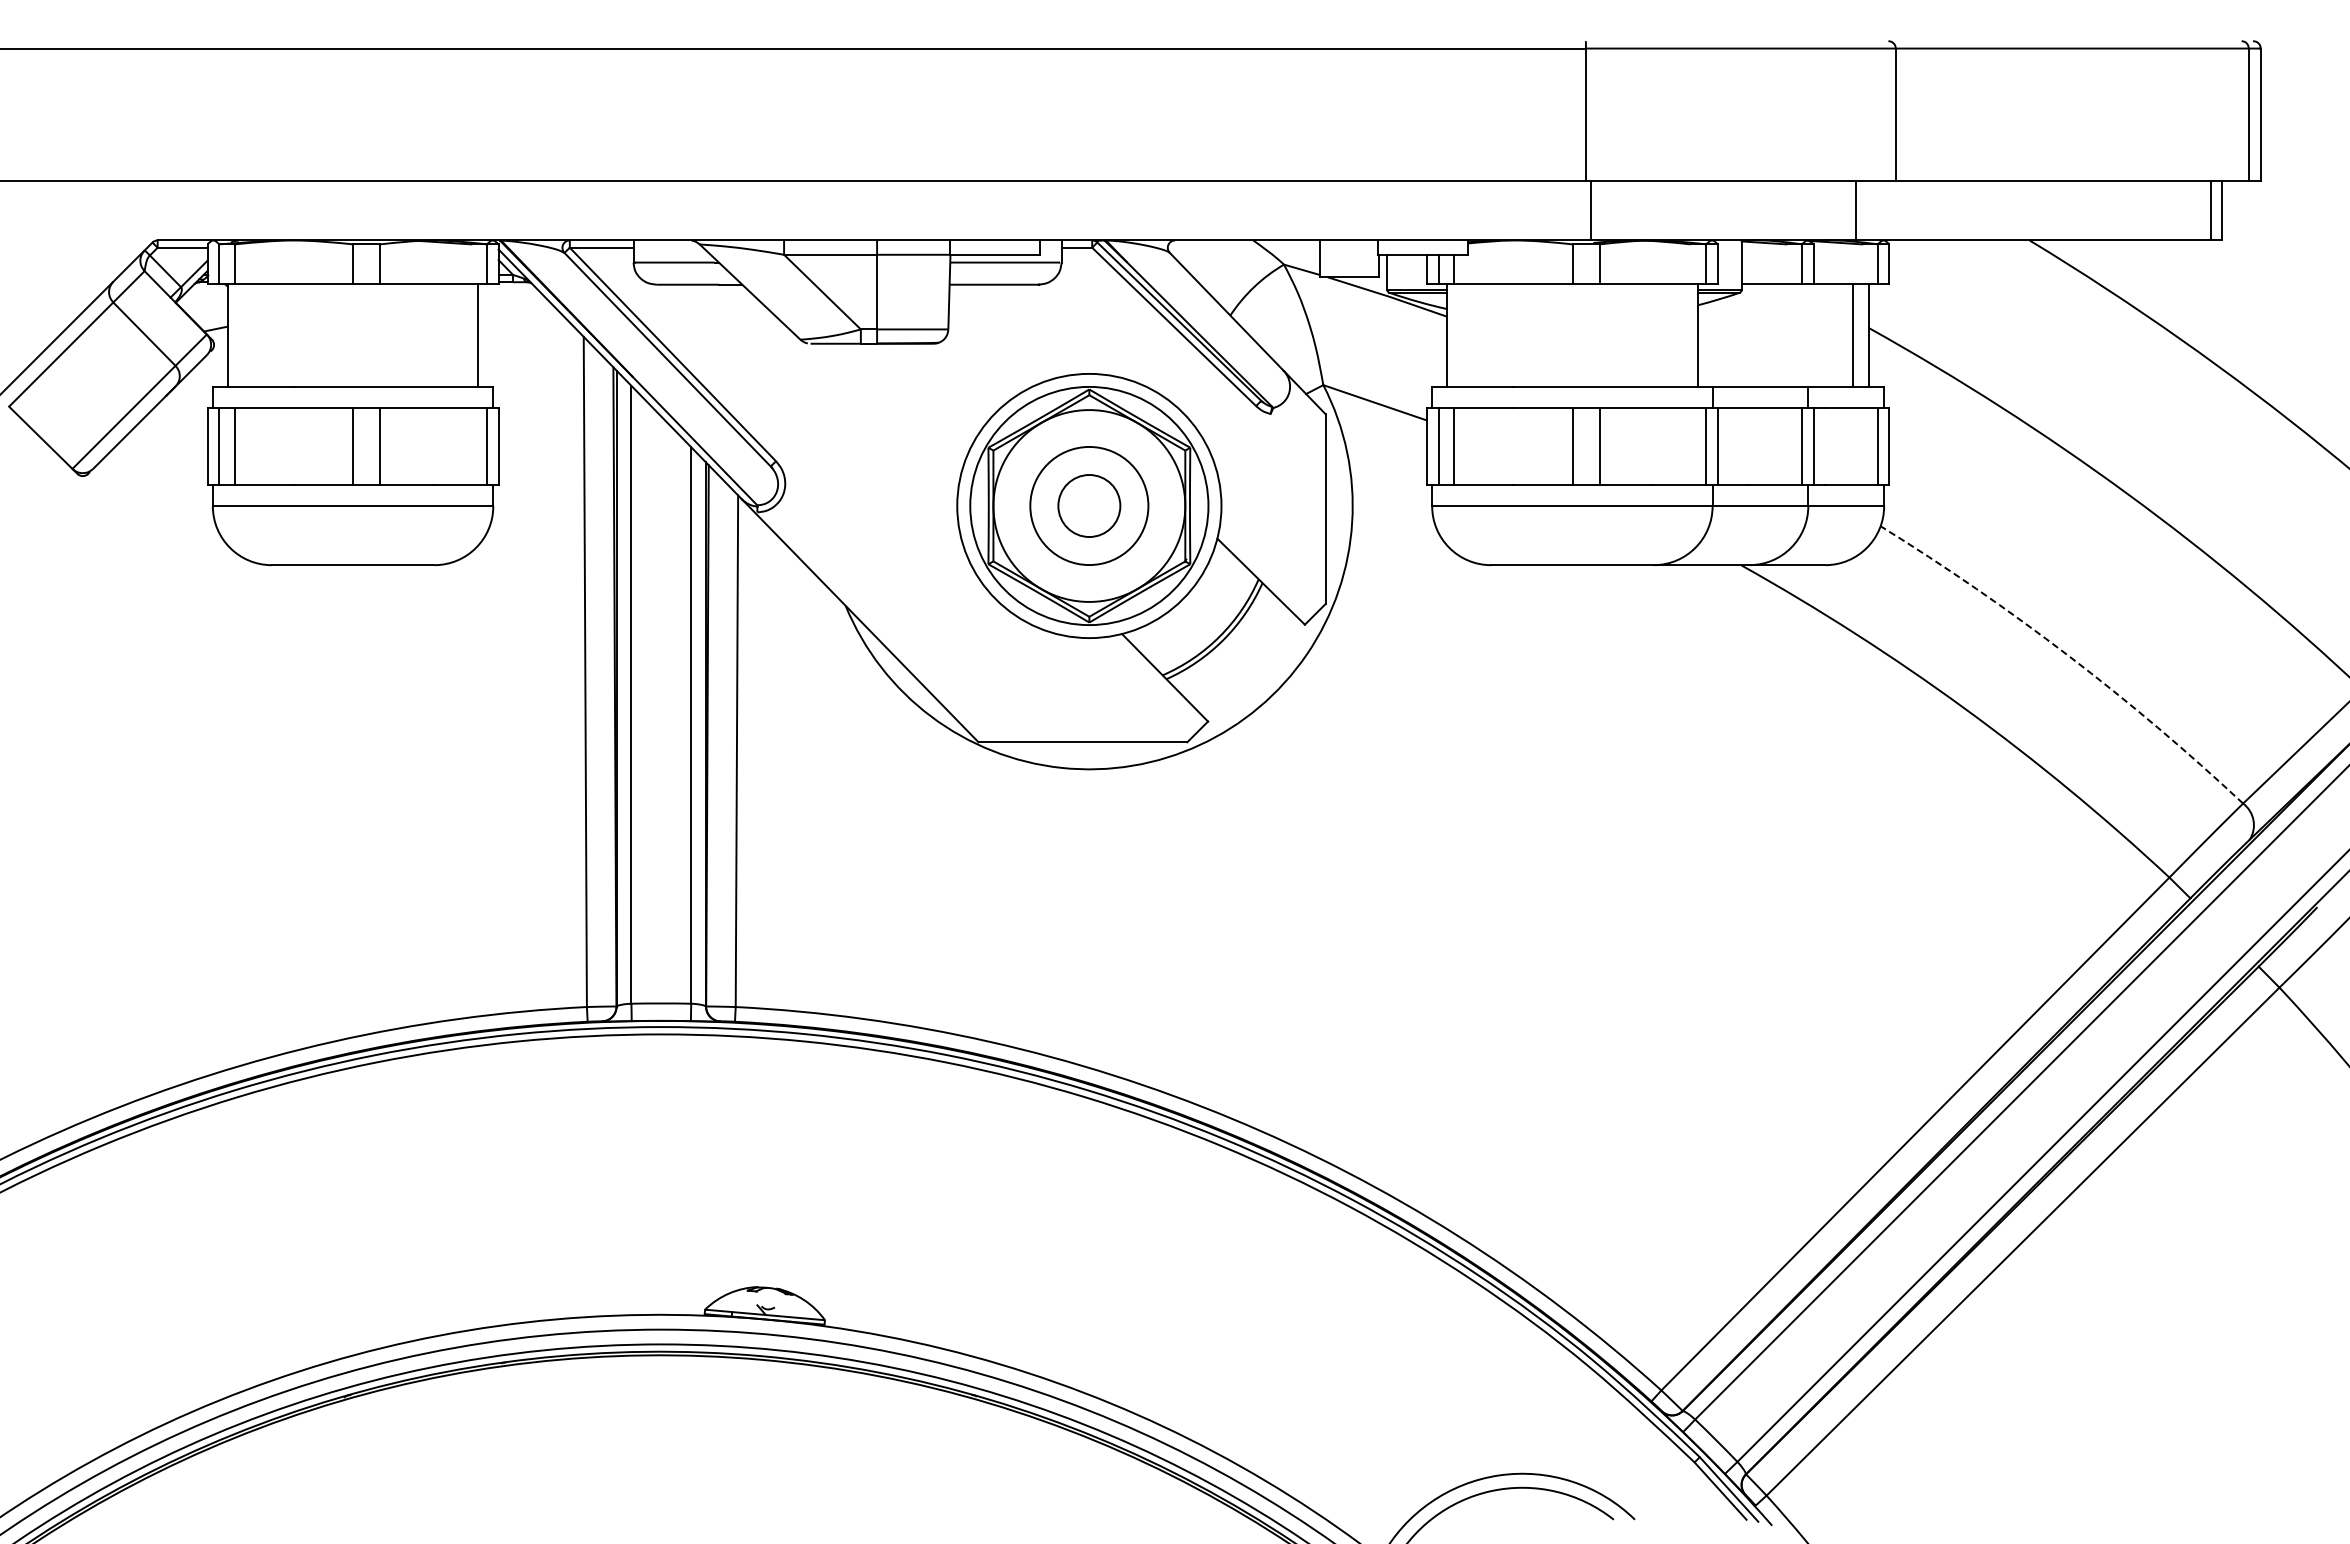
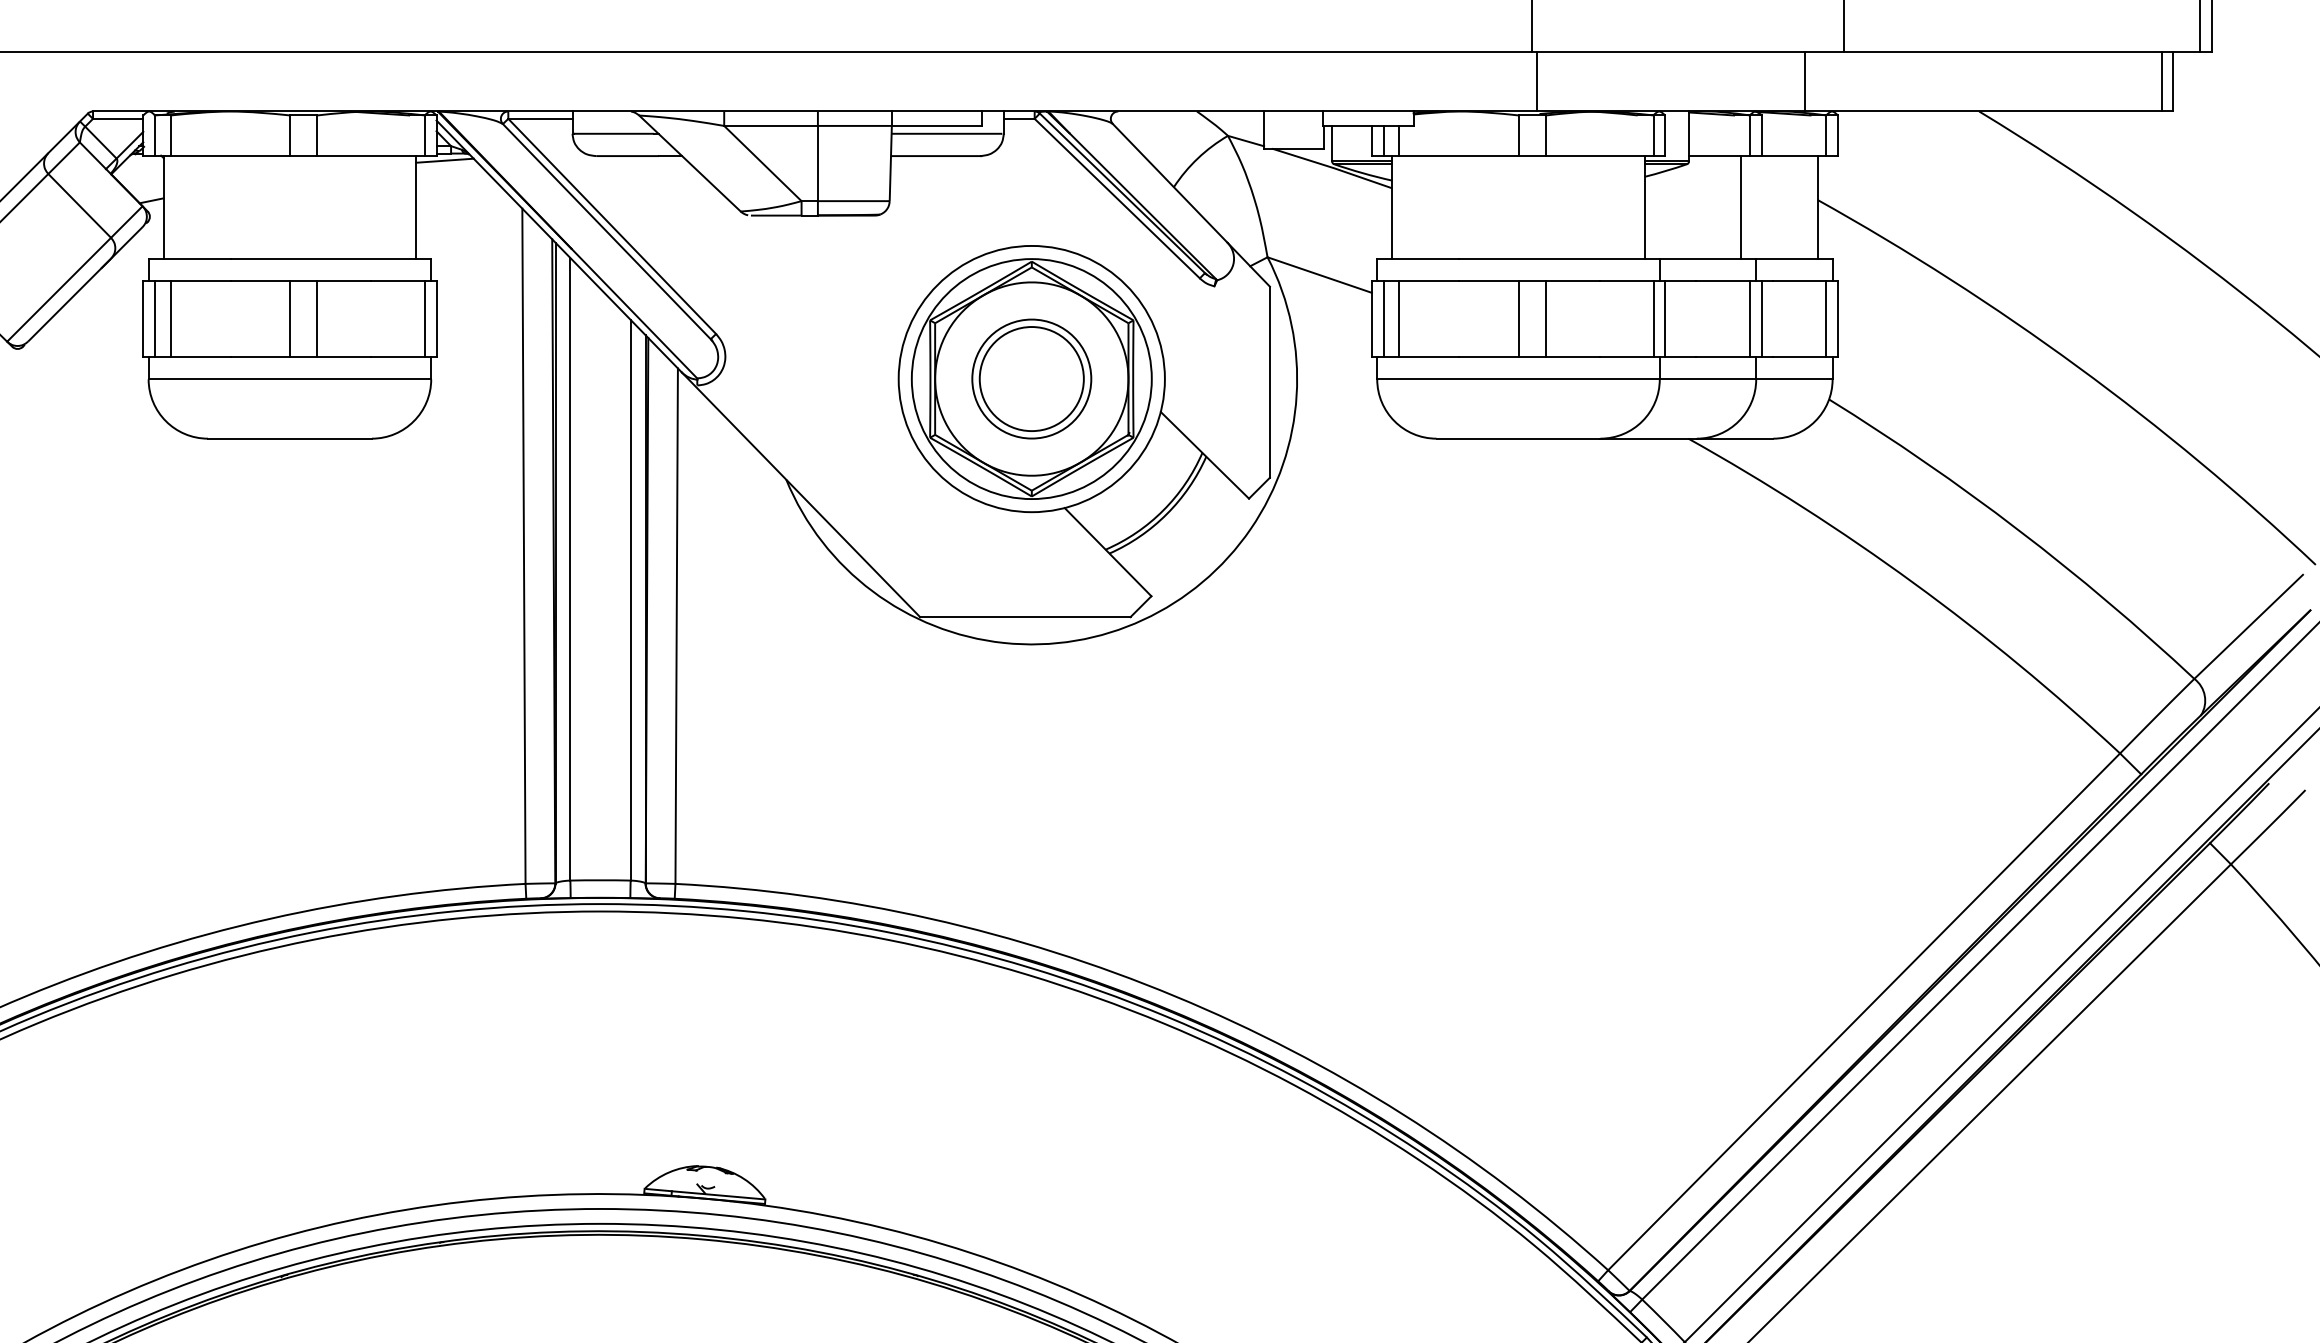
line: (506, 289) -> (444, 160), added
line: (1853, 335) -> (1741, 207), moved
circle: (1089, 505) -> (1031, 378), size x1.67
arc: (2068, 655) -> (2018, 529), dashed -> solid

